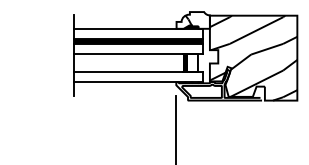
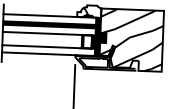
fill: (198, 55) -> (92, 36), added

